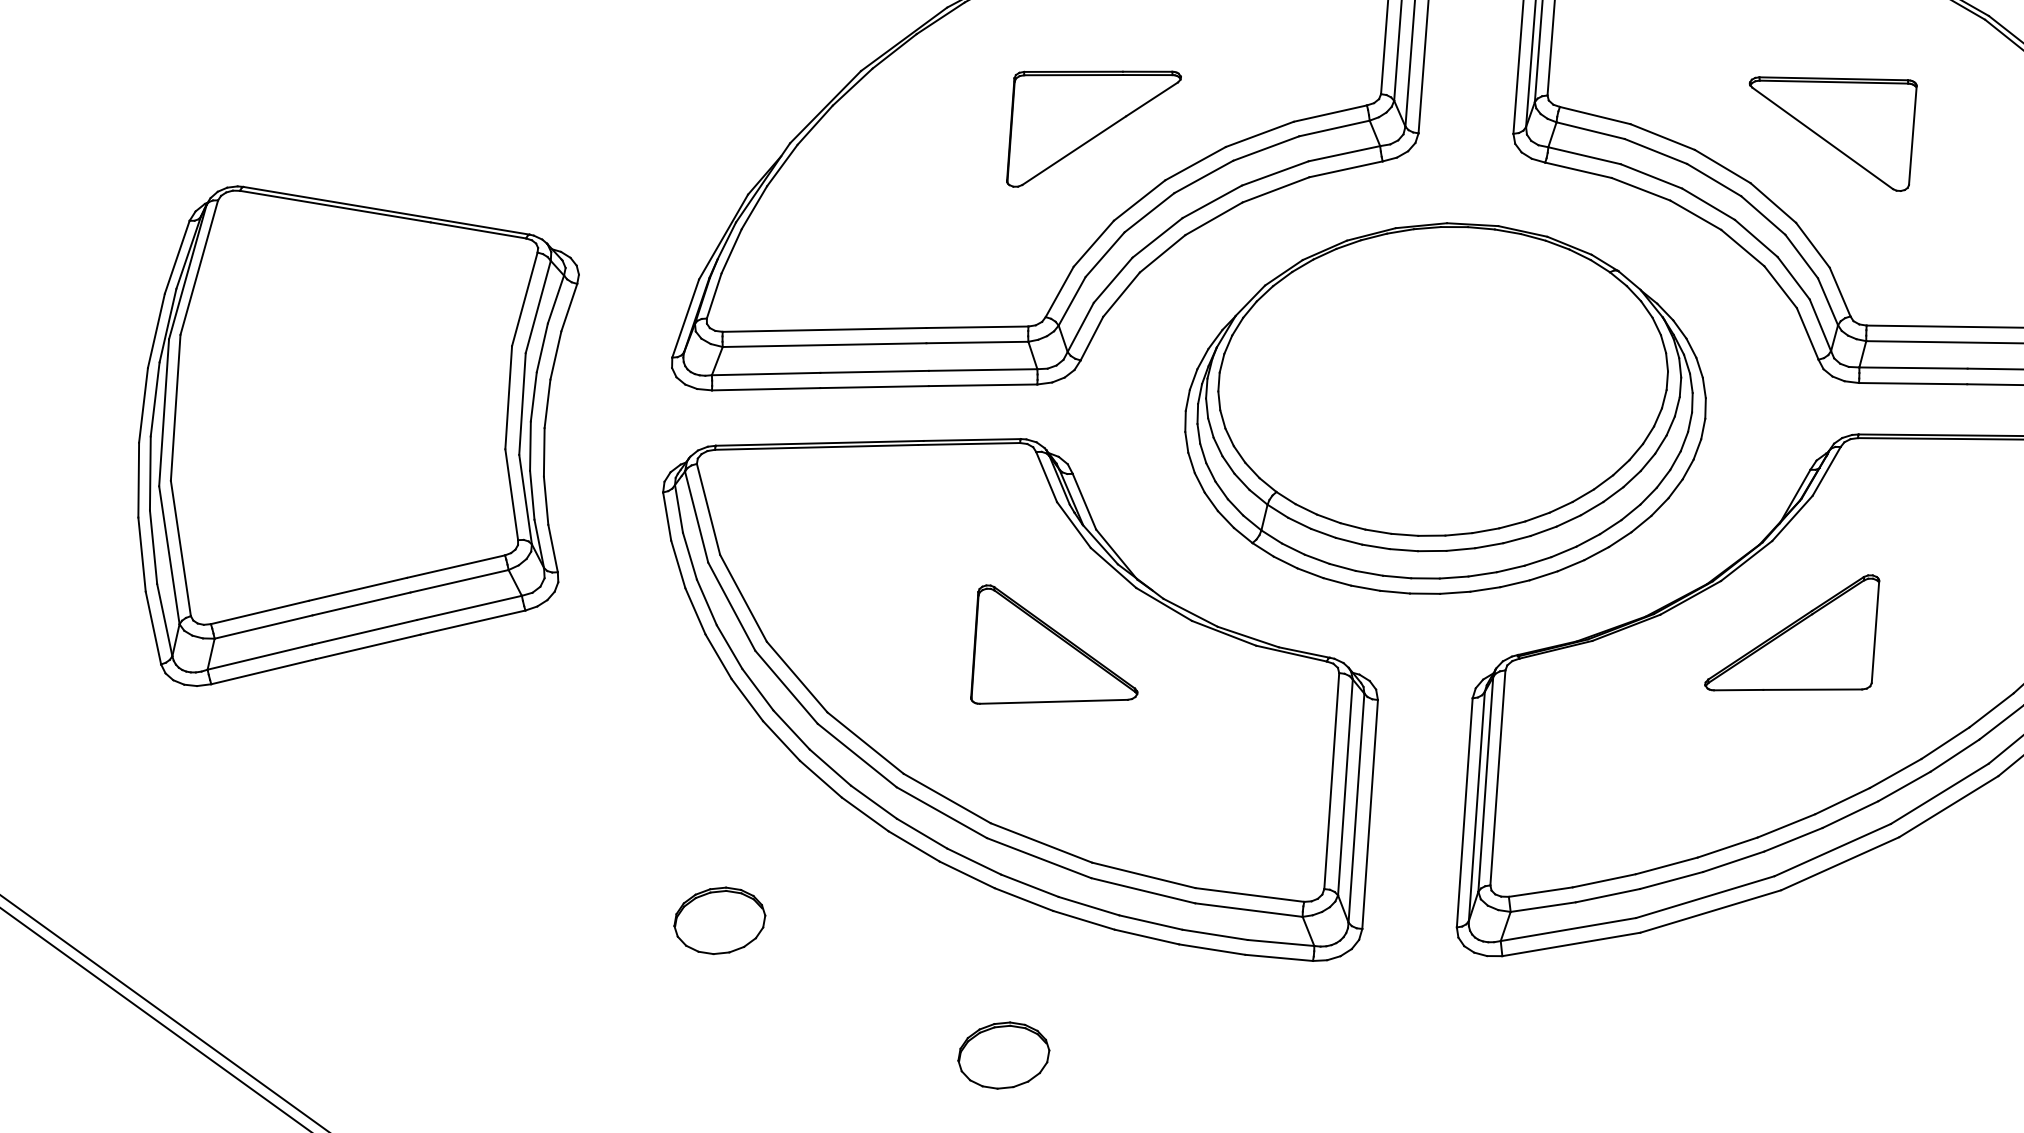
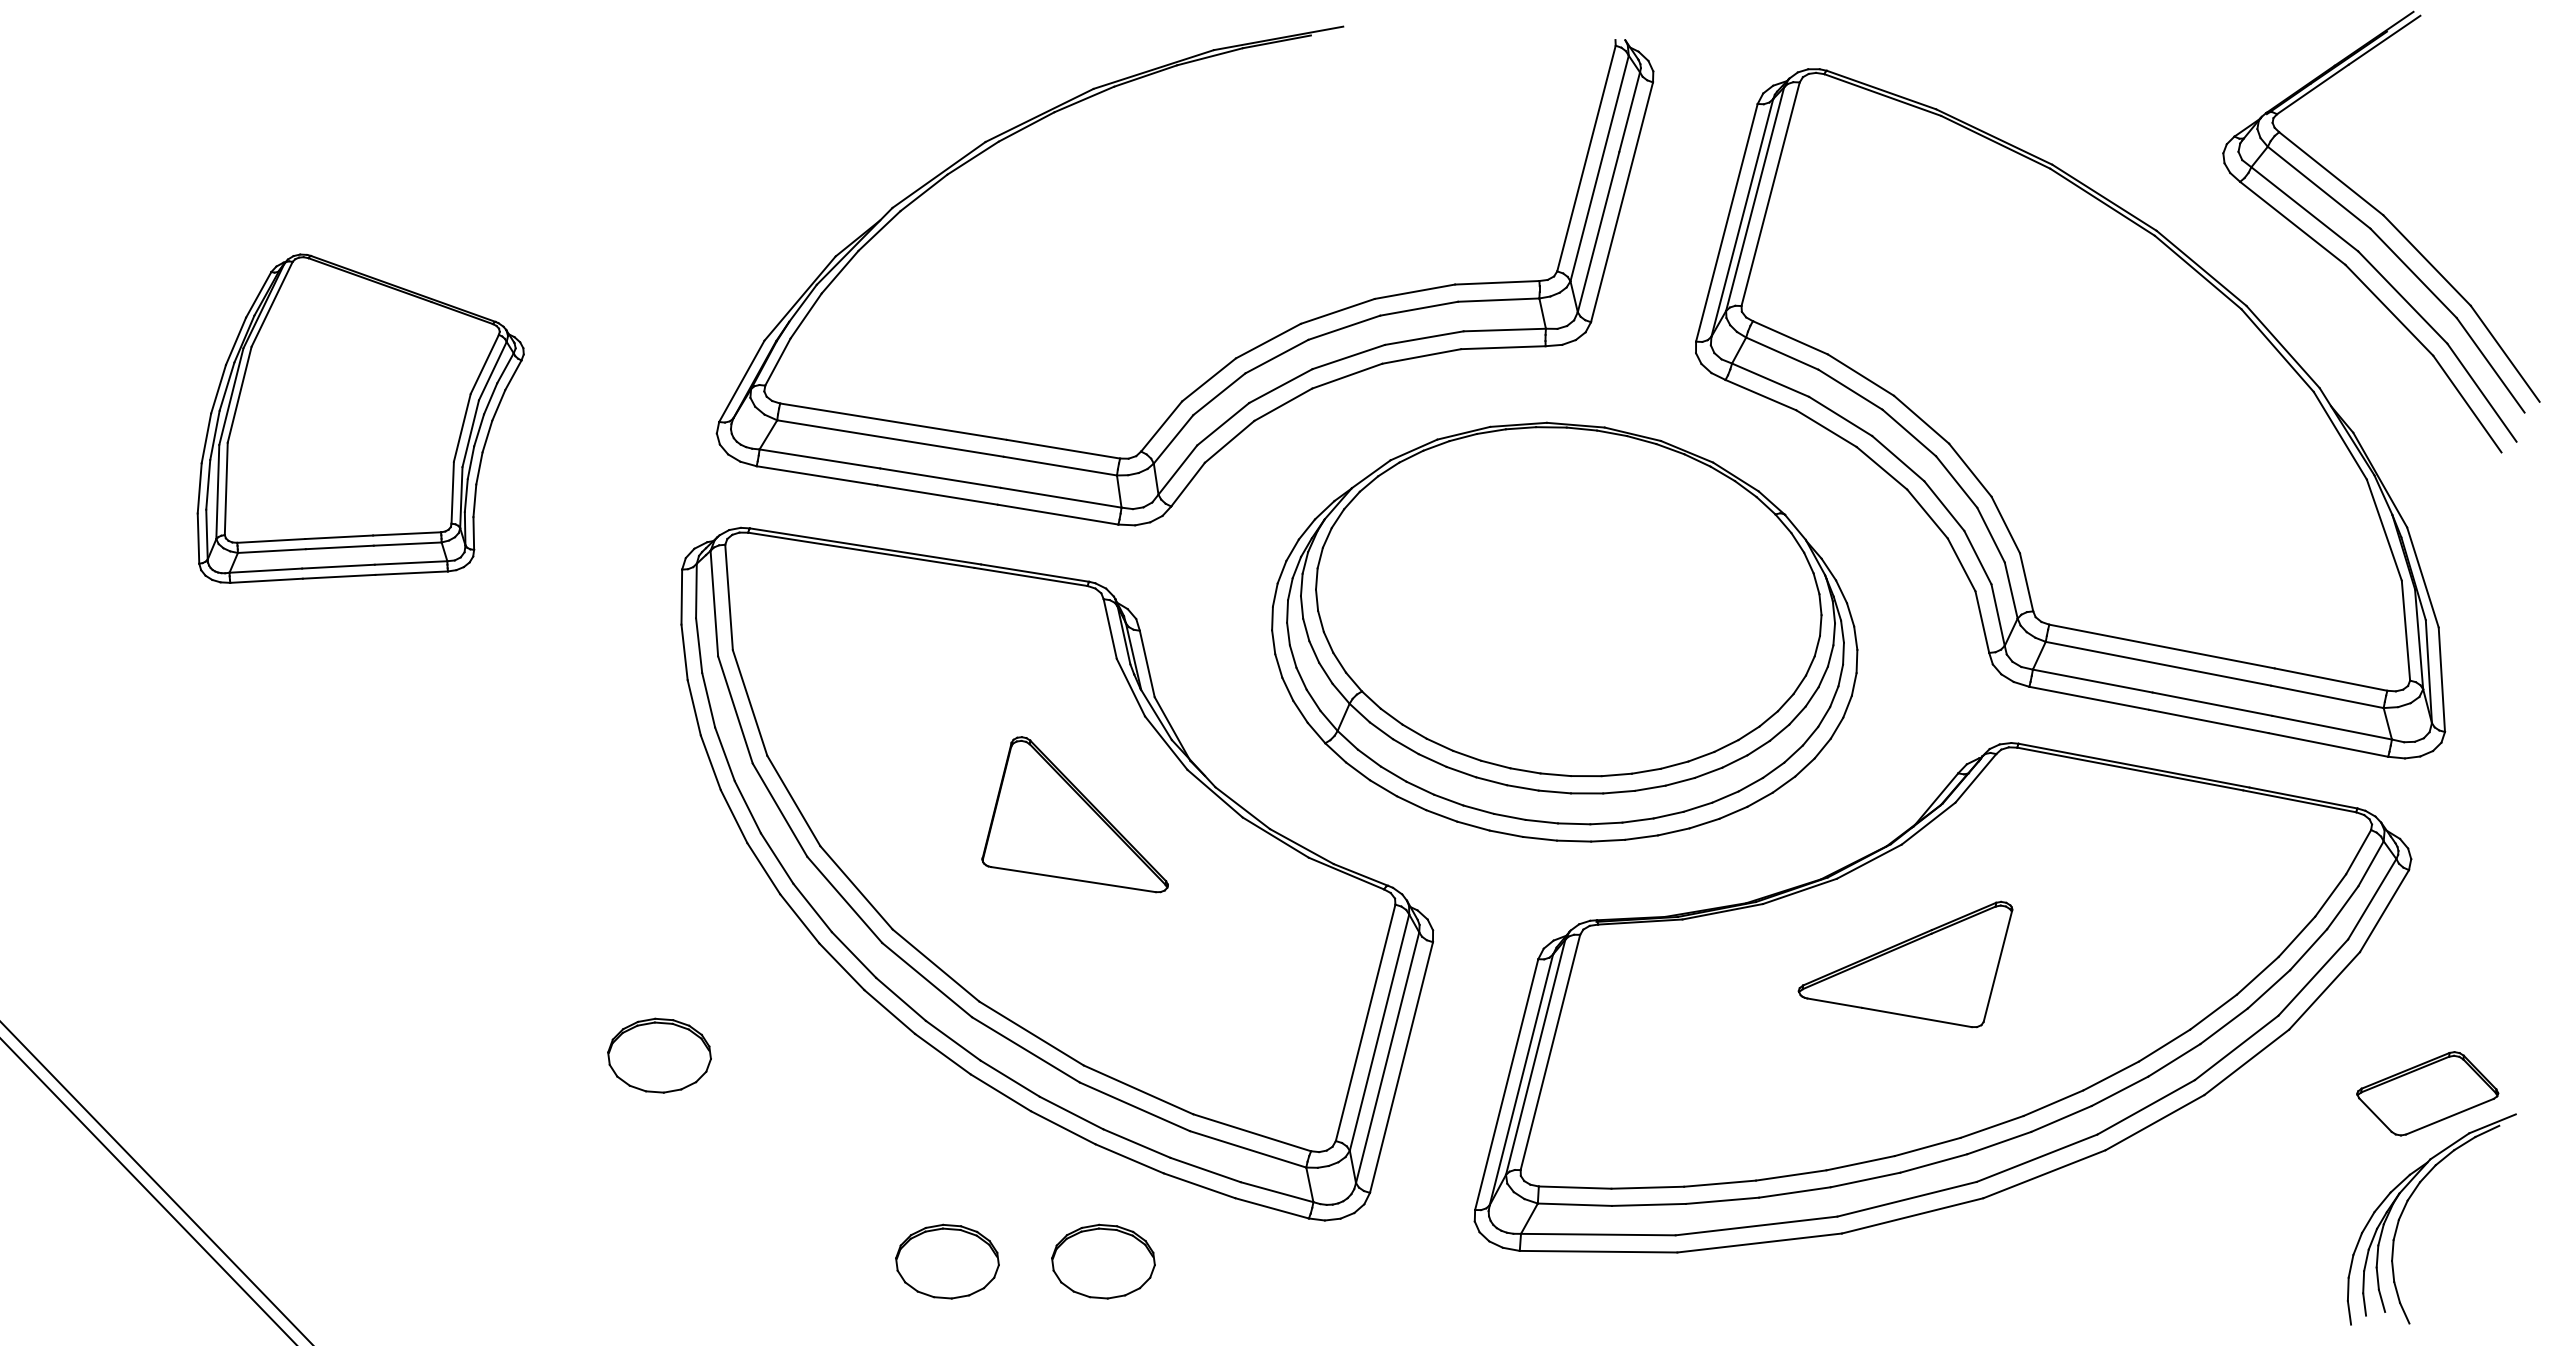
part: (1091, 116) -> (1231, 238), removed
part: (1841, 132) -> (2060, 405), removed
part: (358, 410) -> (360, 418), size x0.6
part: (1140, 1030) -> (1103, 1261), added

